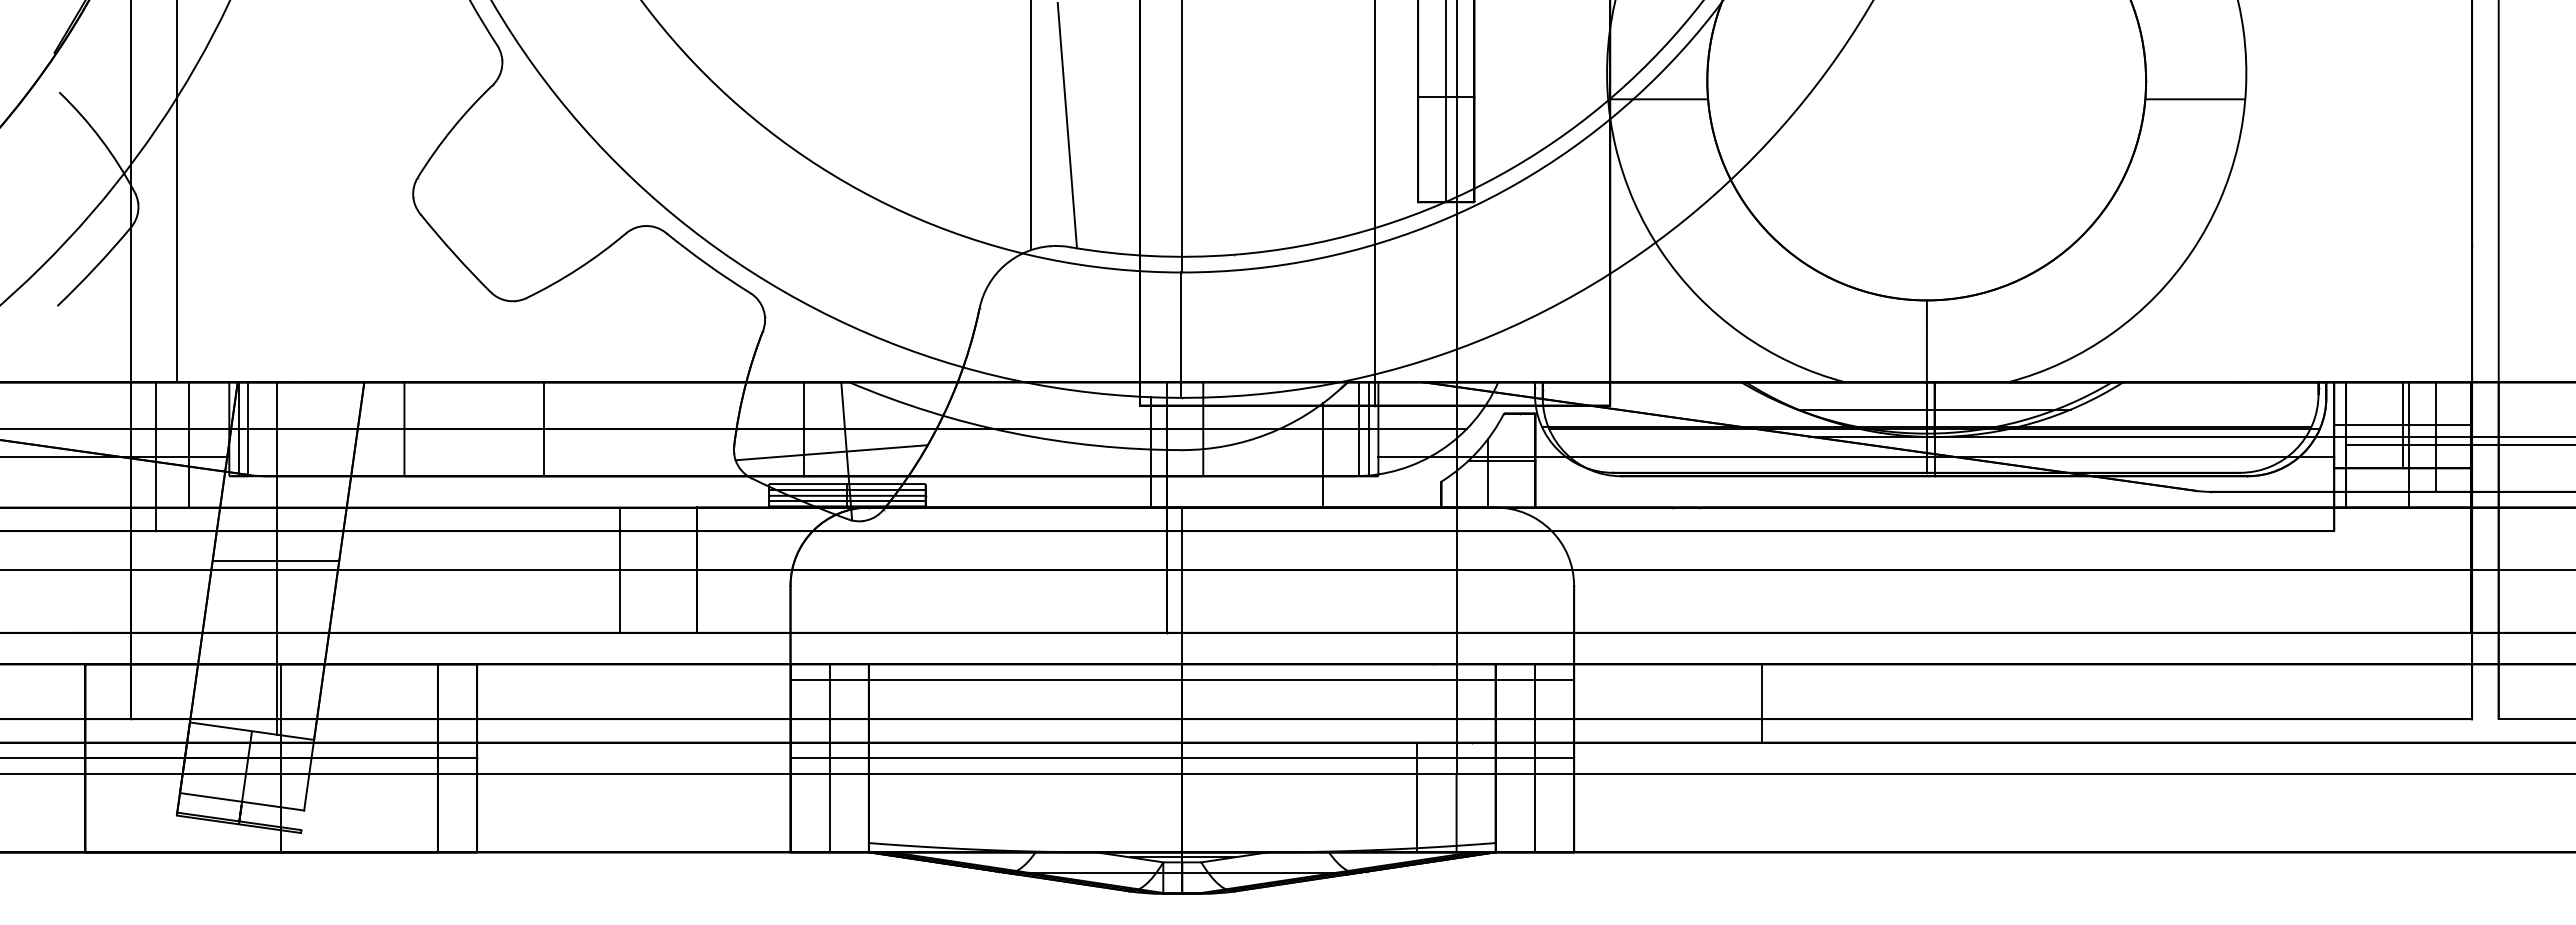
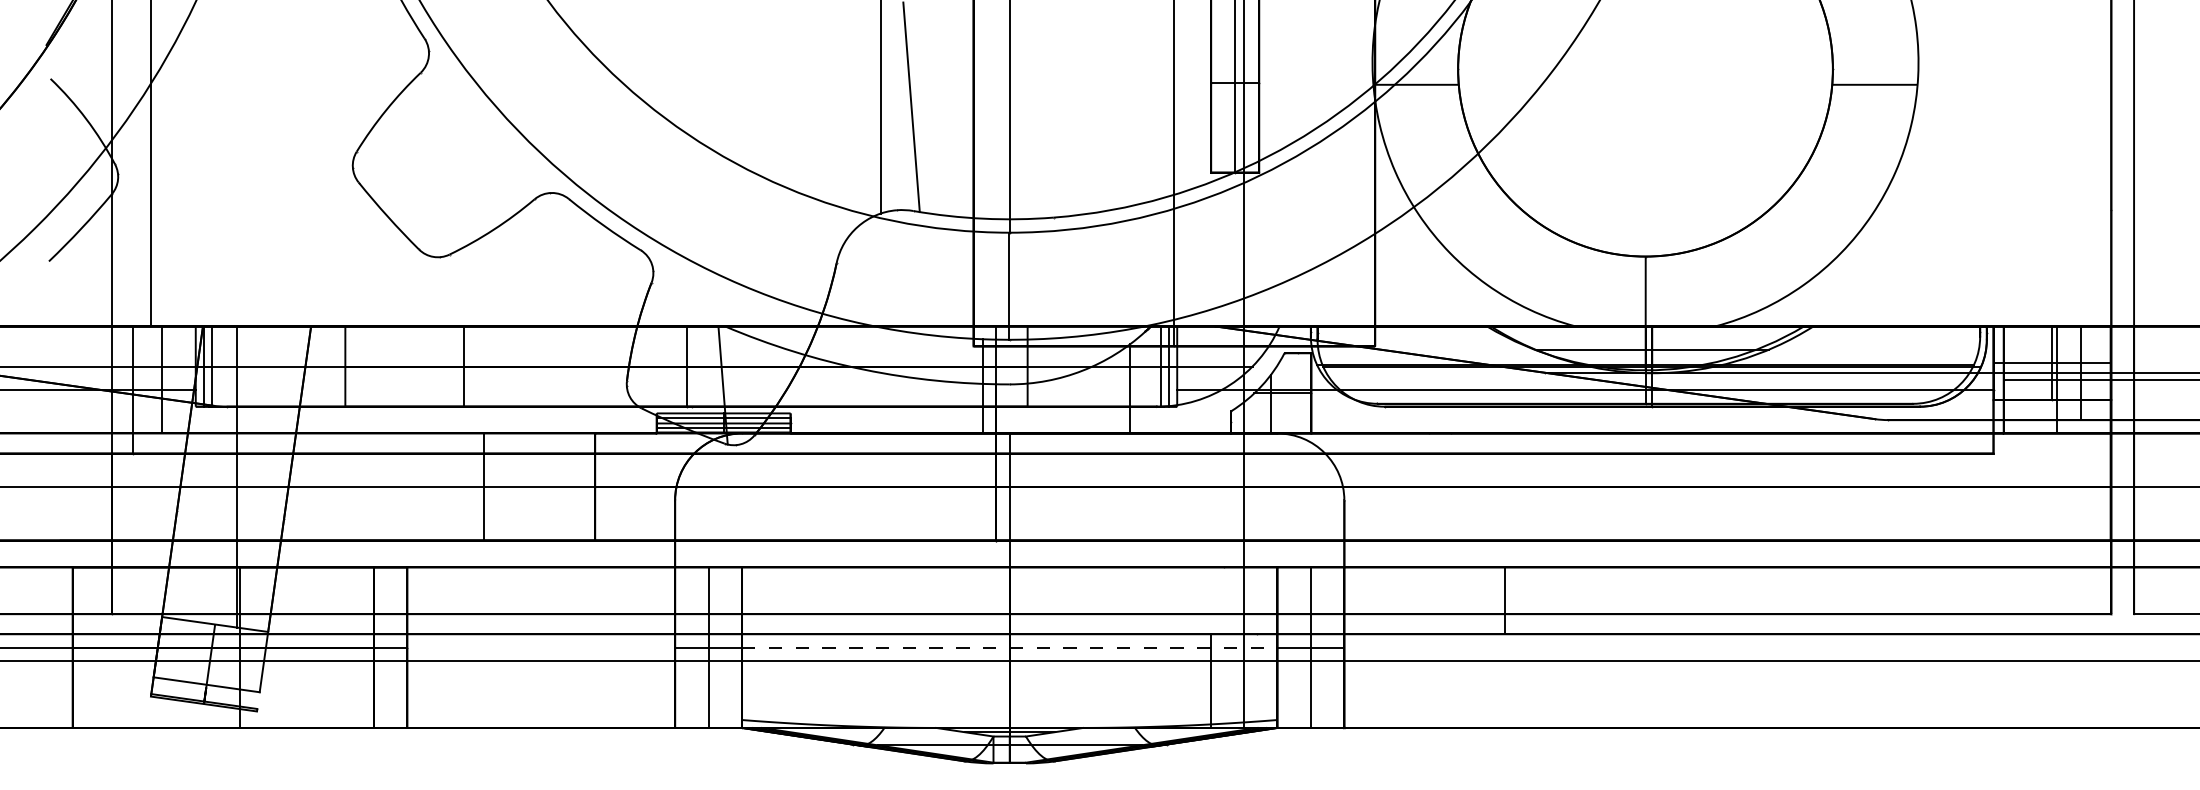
line: (831, 452) -> (710, 386), removed
line: (275, 561) -> (235, 479), removed
line: (620, 569) -> (483, 486), moved
line: (1182, 679) -> (1009, 580), removed
line: (1182, 758) -> (1009, 647), solid -> dashed

